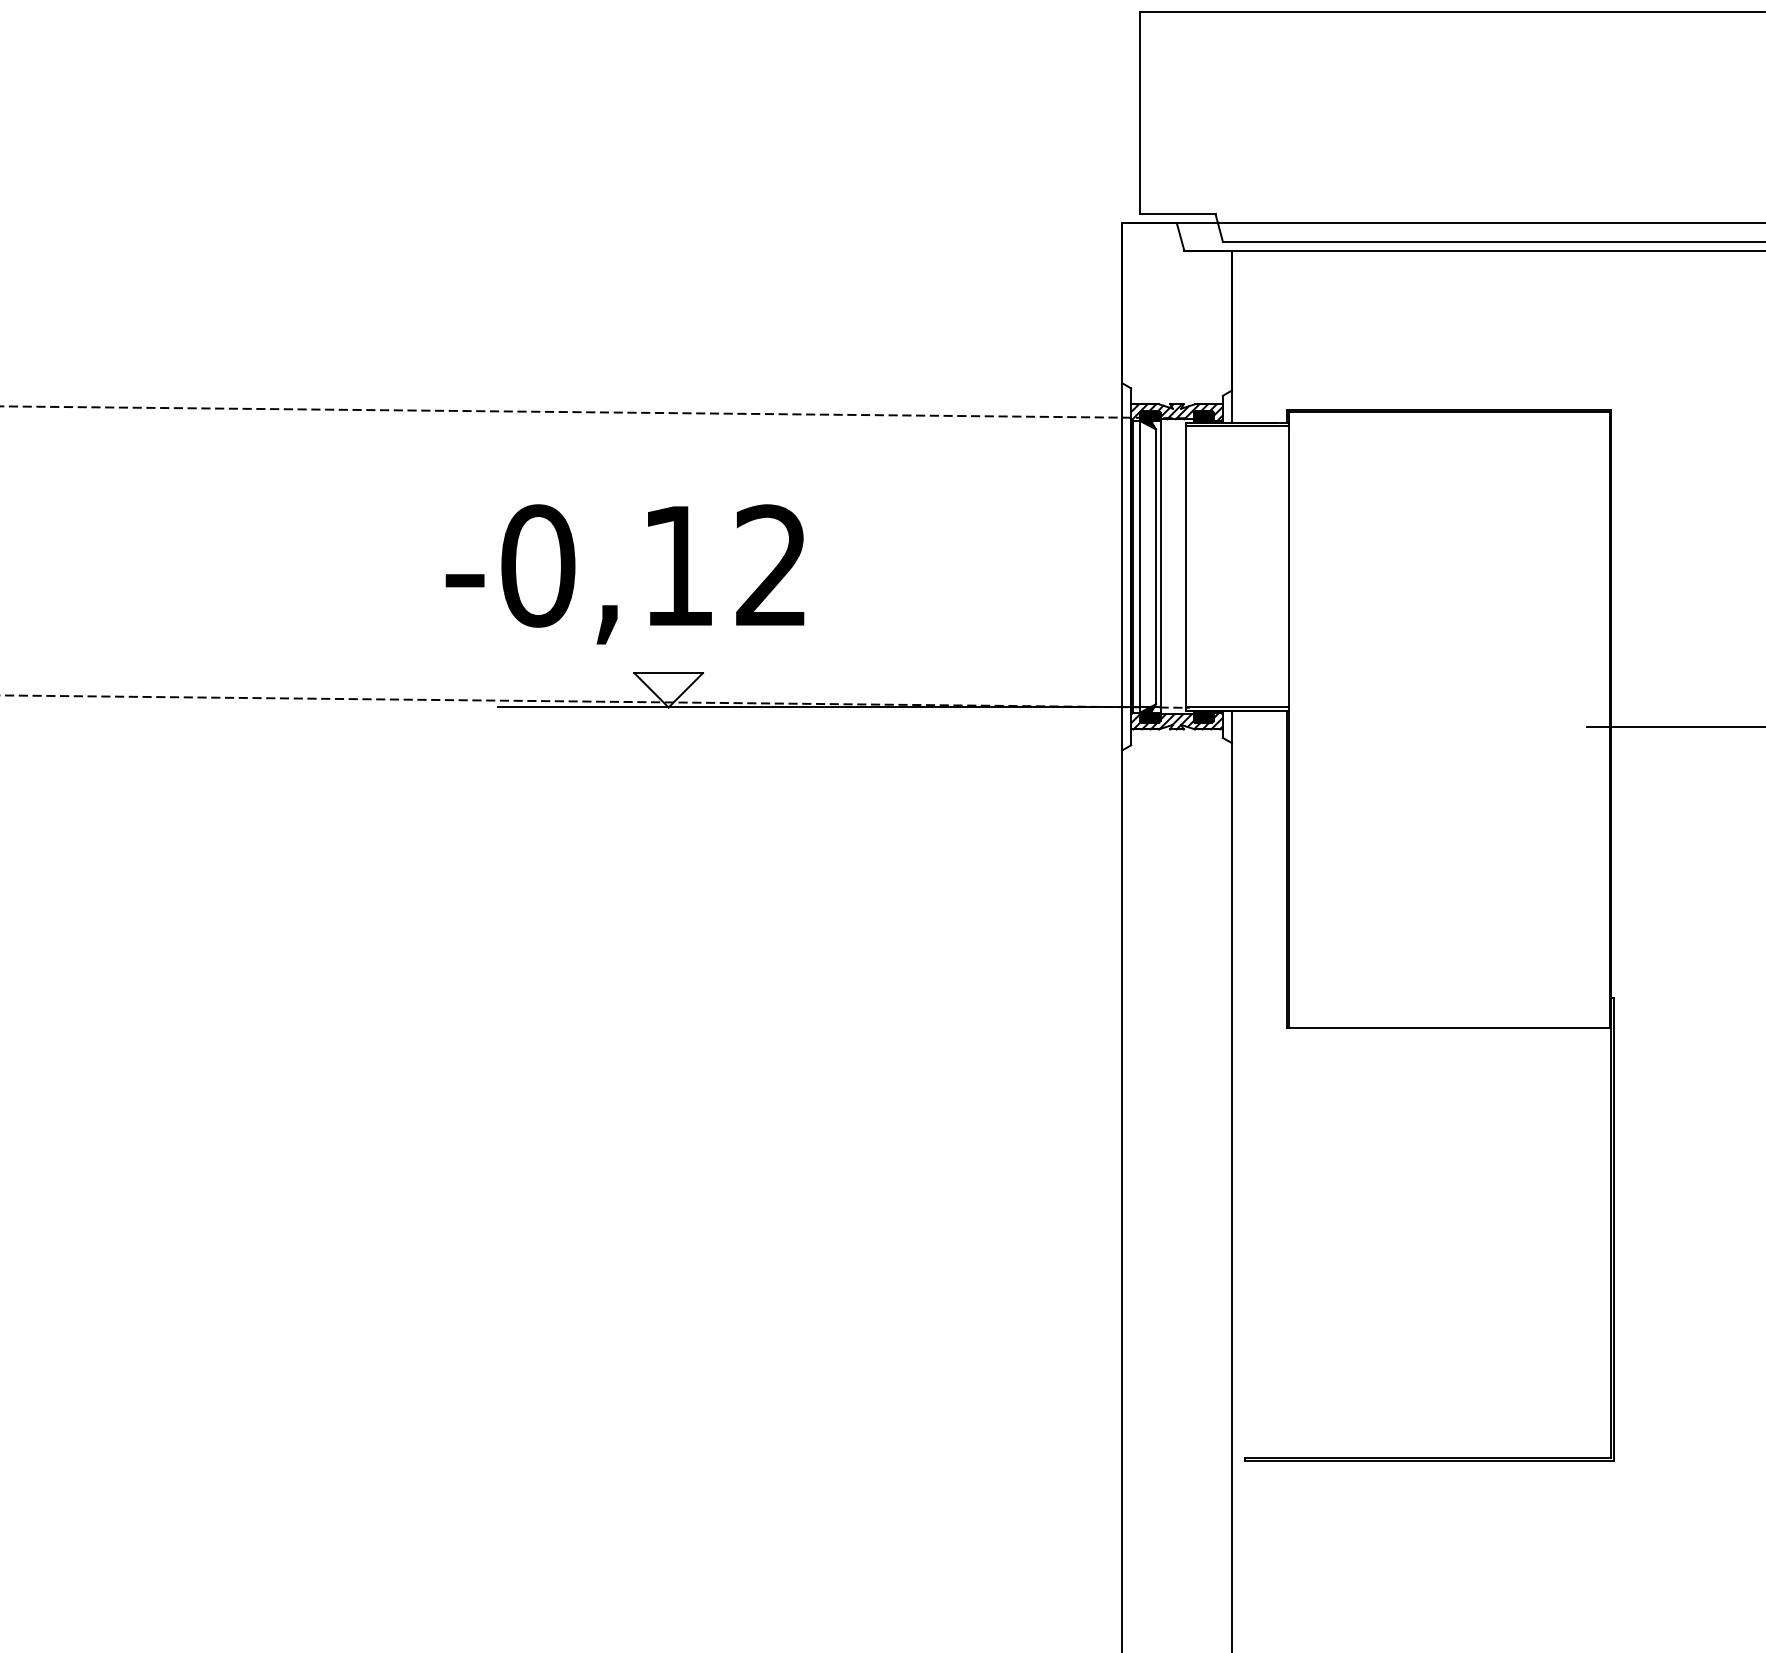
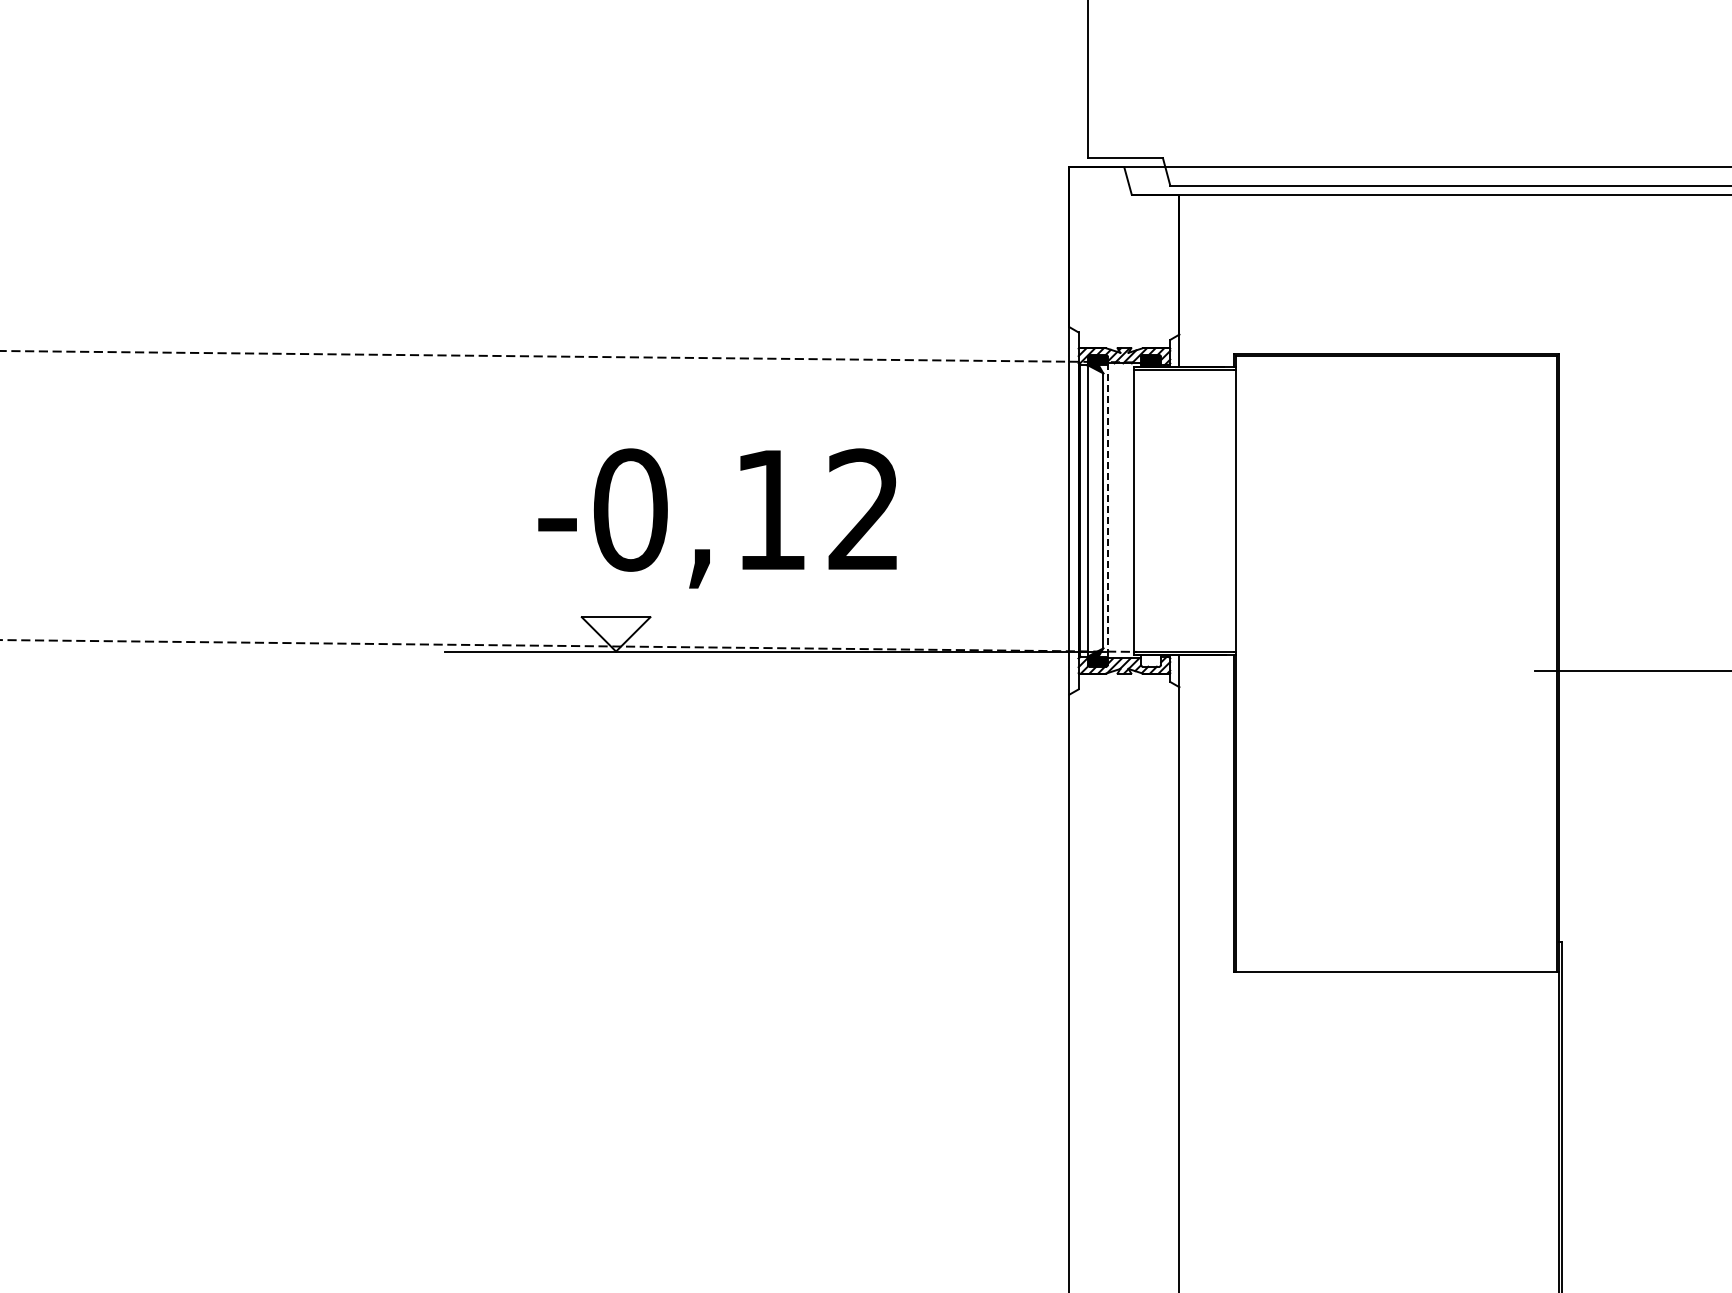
line: (1160, 566) -> (1107, 510), solid -> dashed
text: (624, 574) -> (716, 518), moved
fill: (1203, 716) -> (1150, 660), removed

